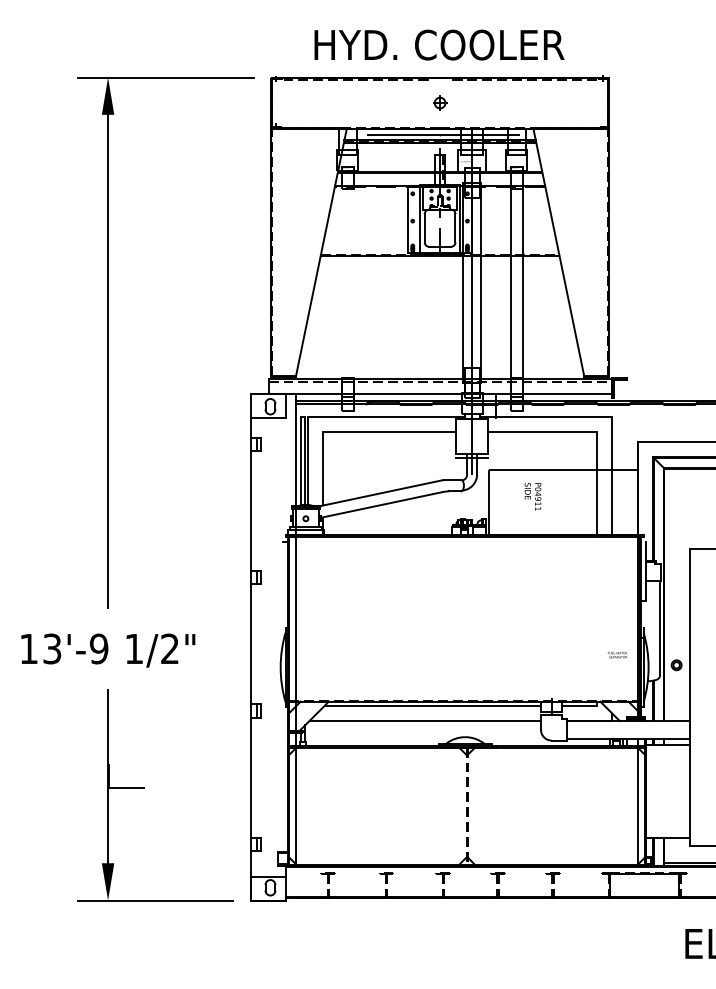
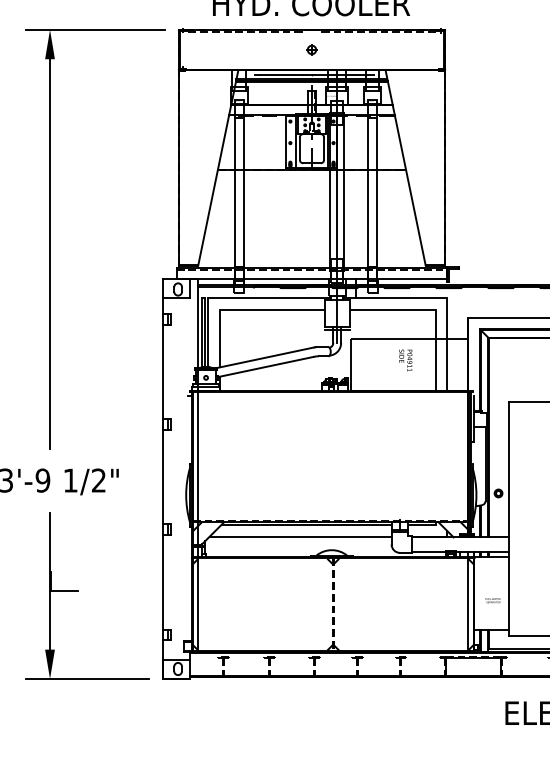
line: (342, 283) -> (234, 192), added
line: (353, 283) -> (243, 192), added
text: (532, 496) -> (405, 360), moved
text: (617, 655) -> (492, 600), moved

